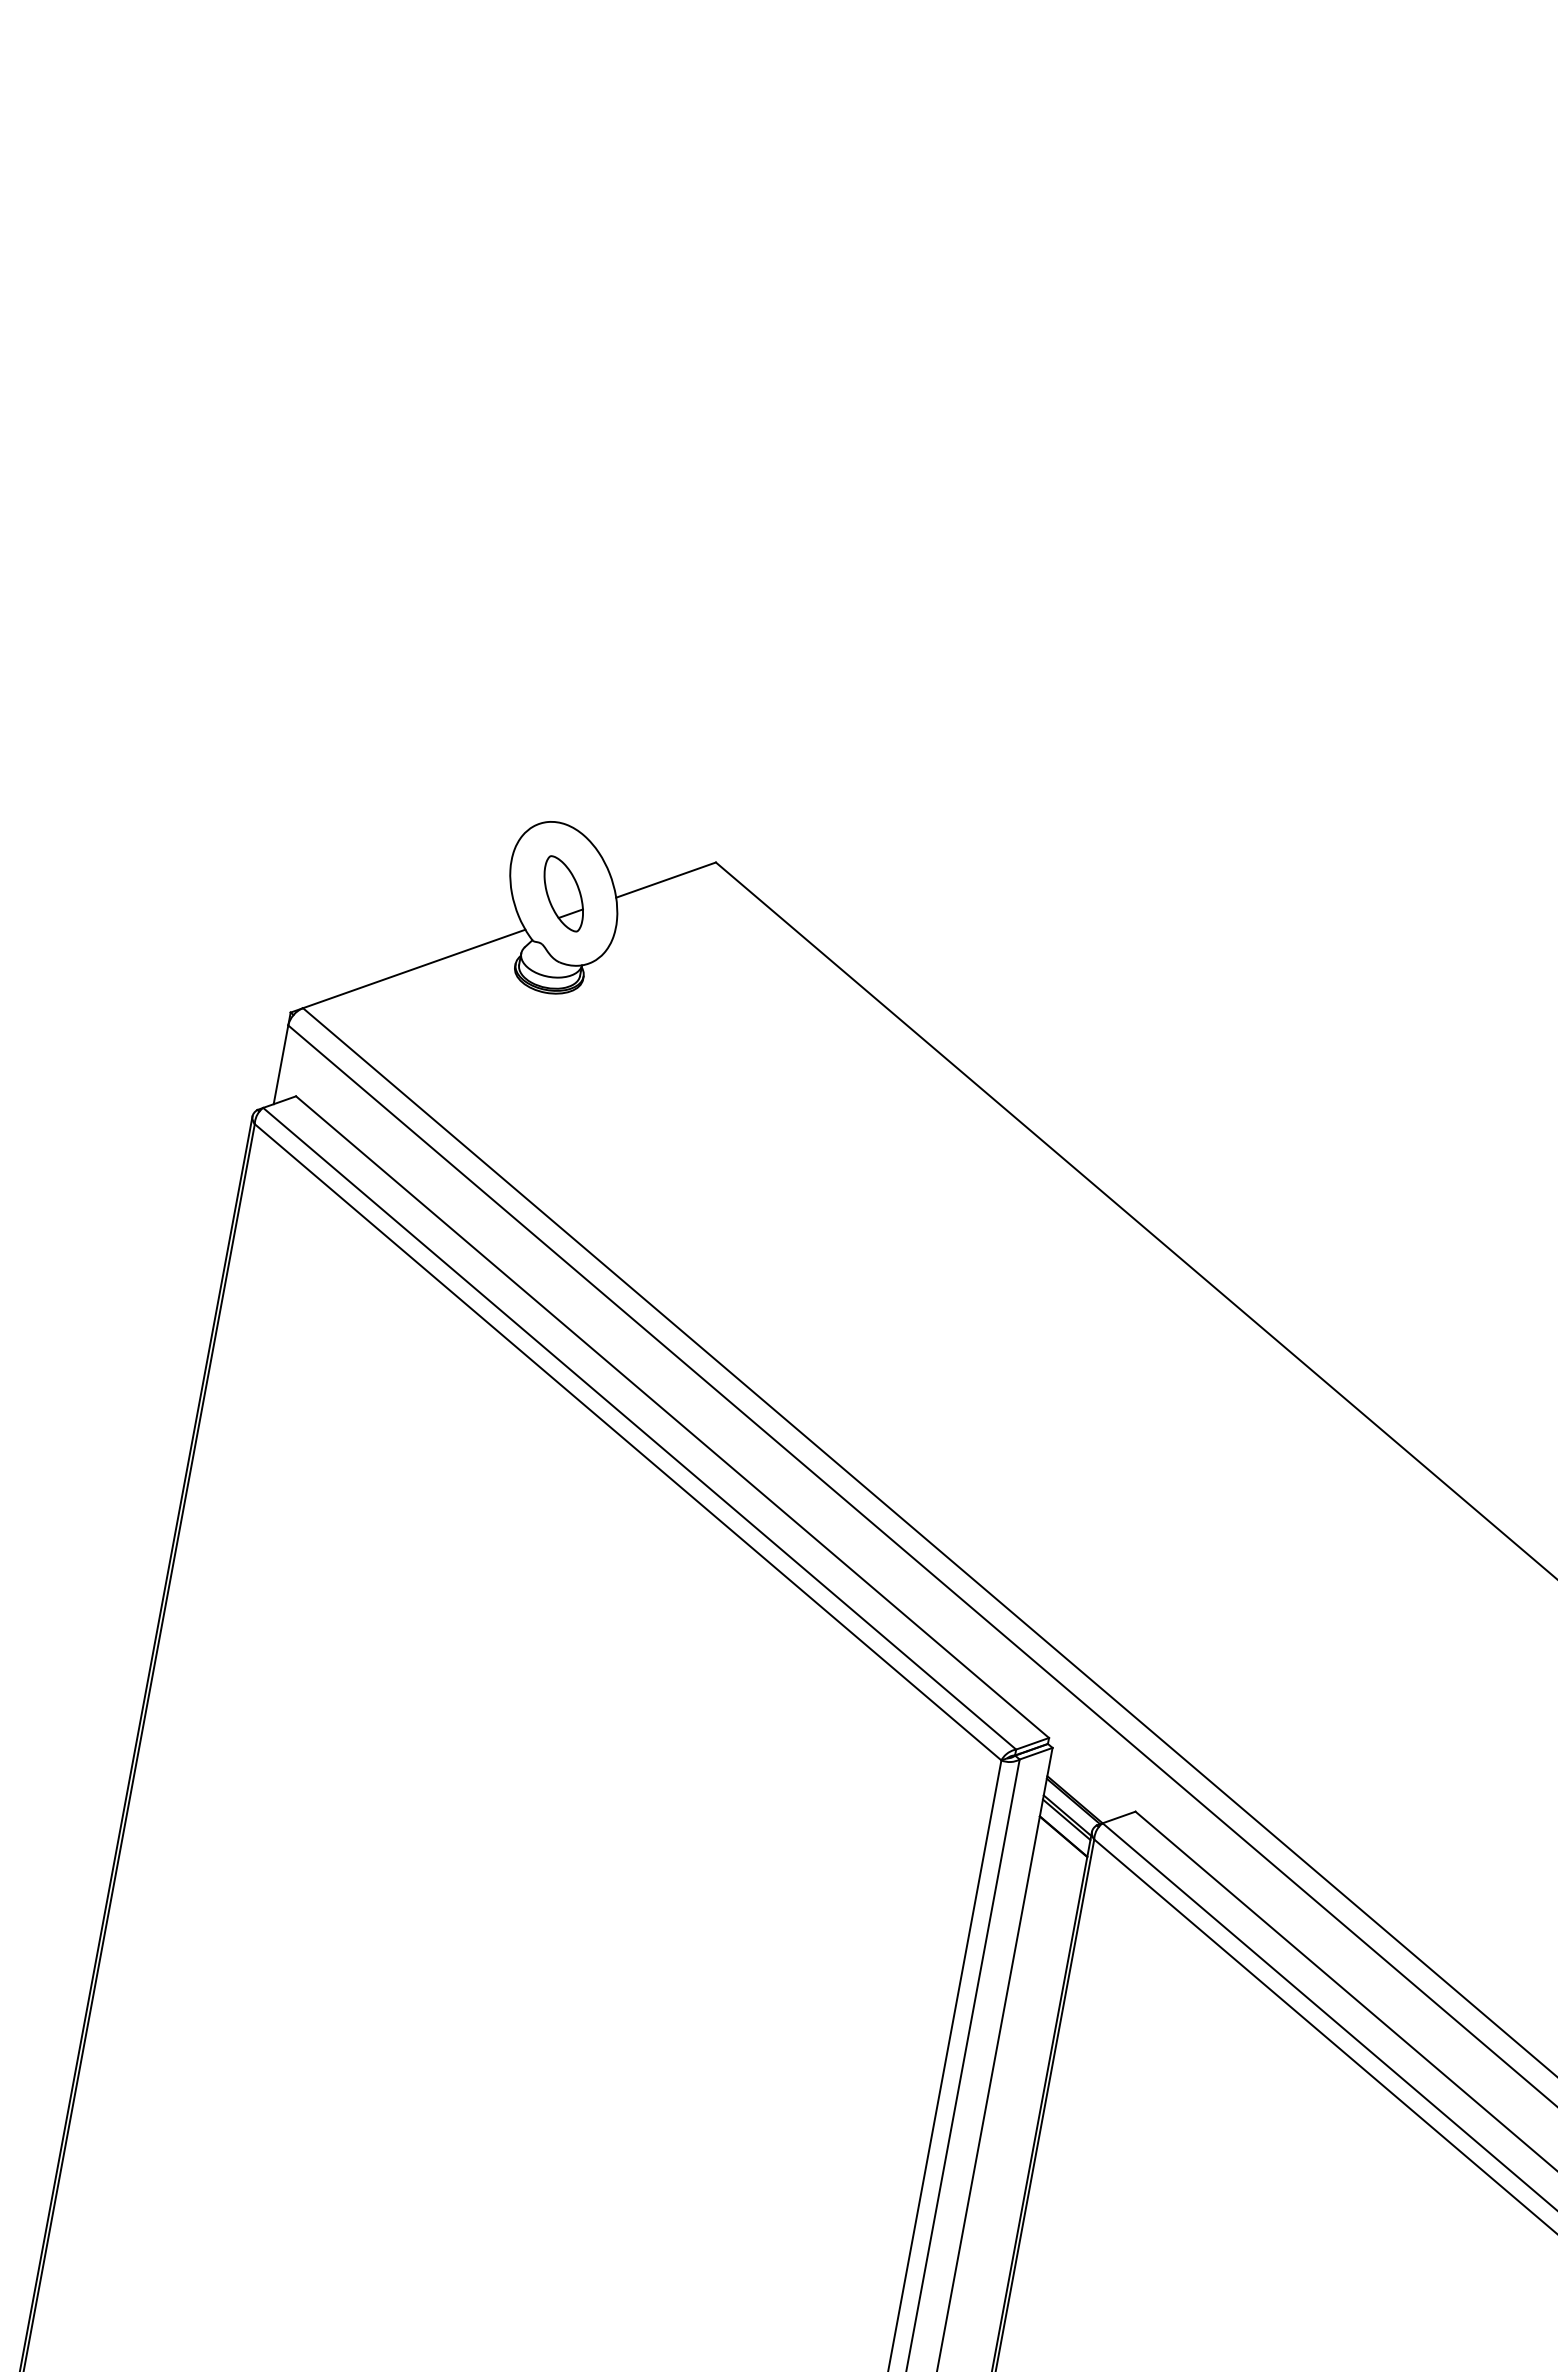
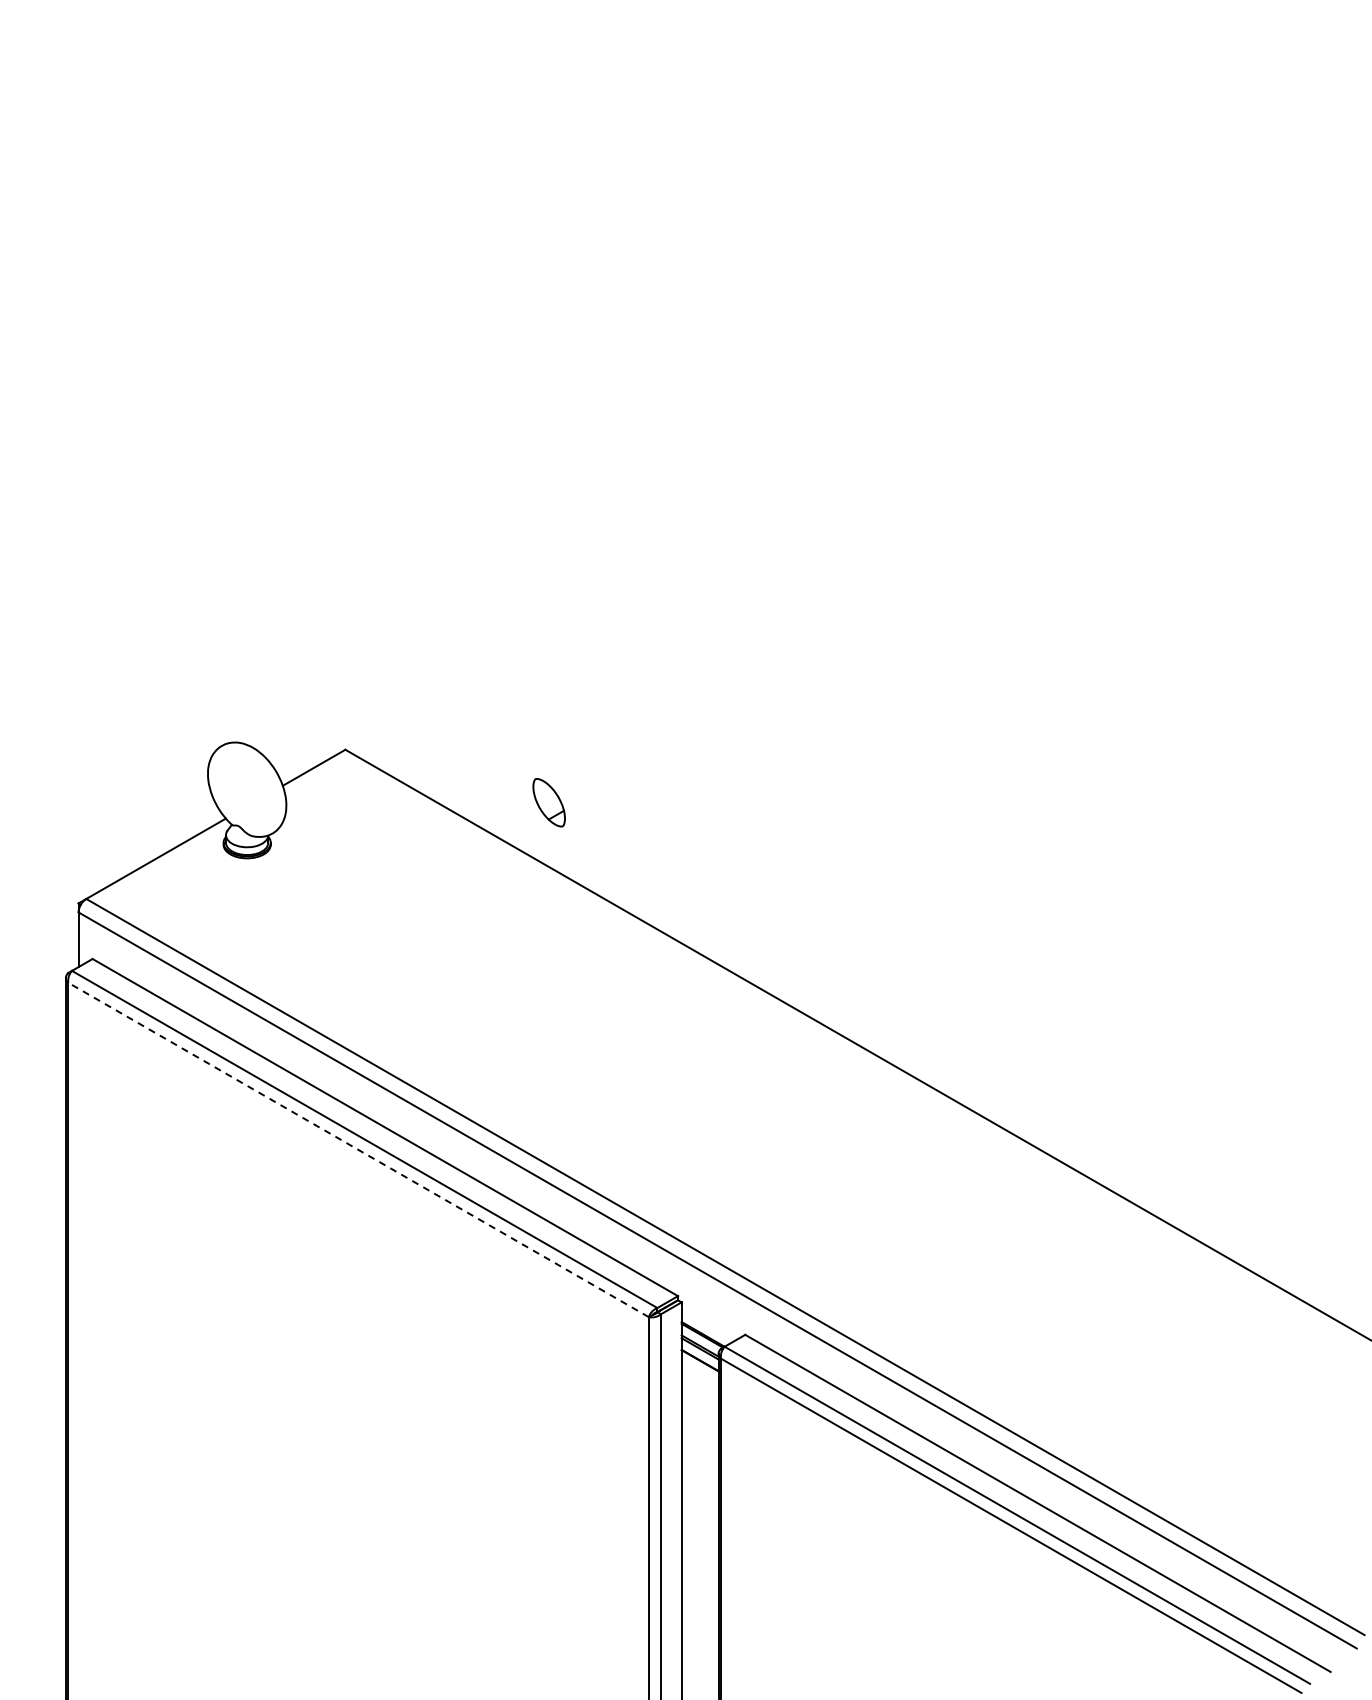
part: (562, 893) -> (548, 802), moved
line: (628, 1441) -> (358, 1149), solid -> dashed

